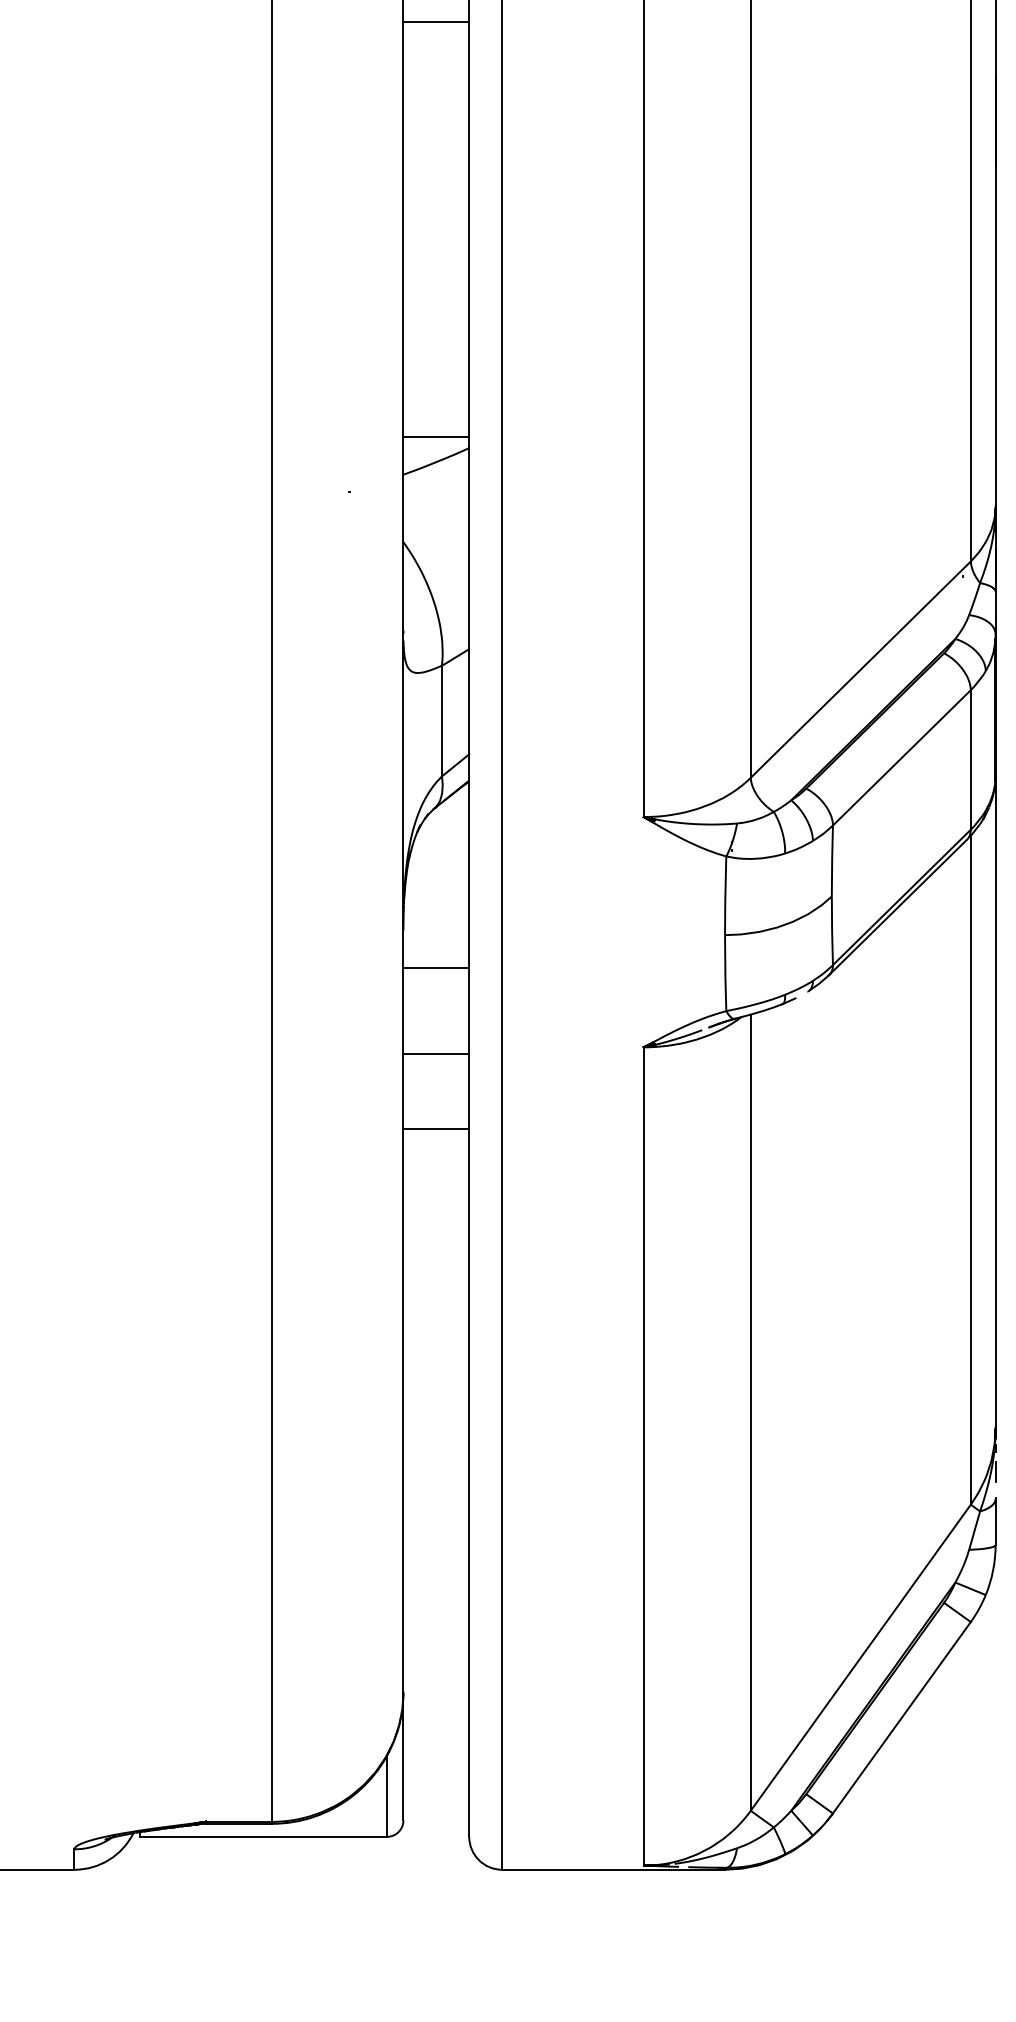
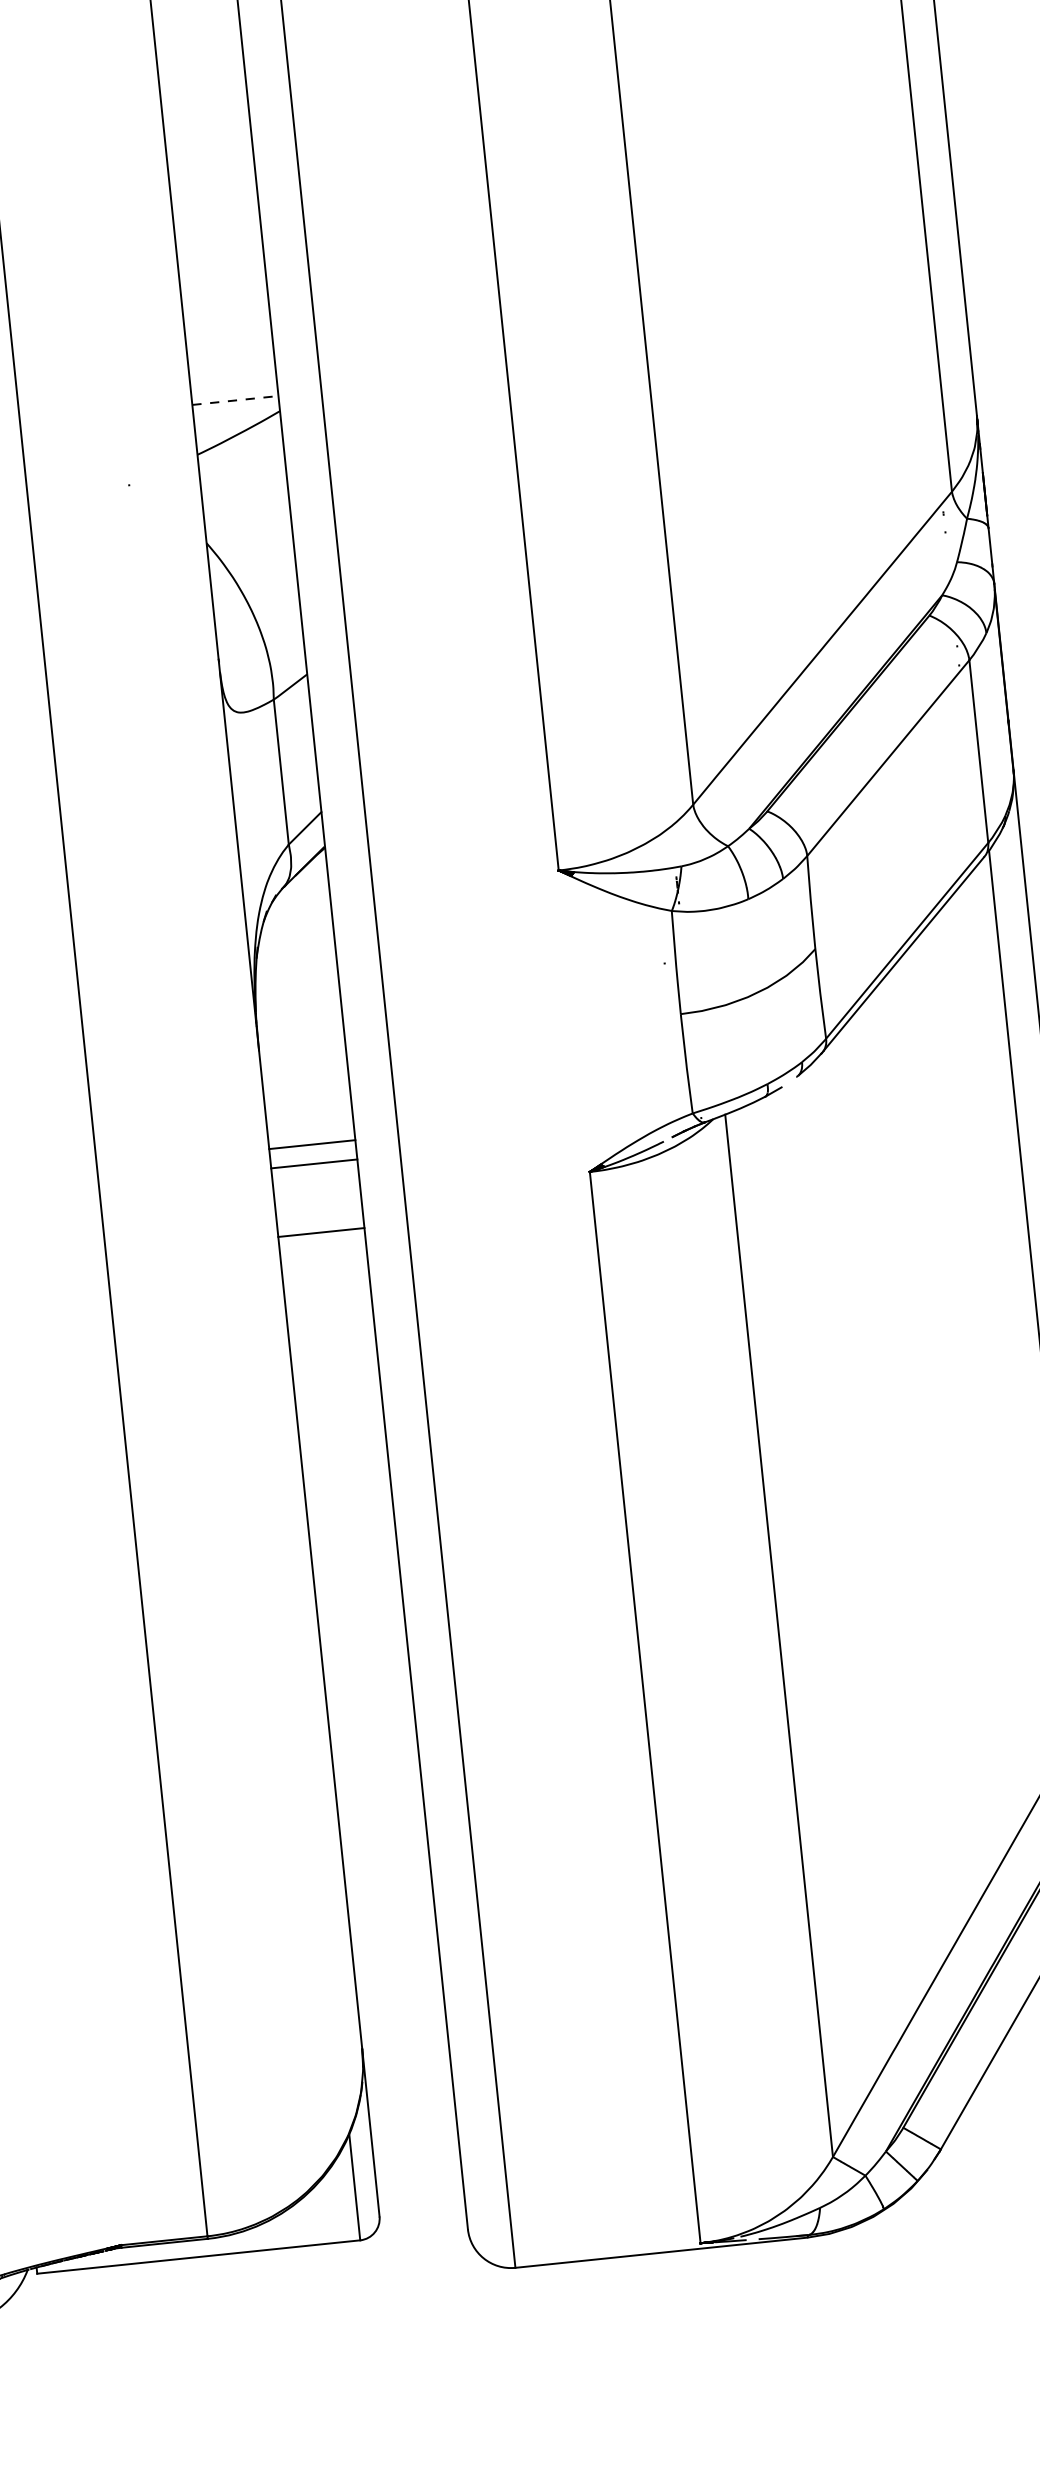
line: (436, 436) -> (235, 400), solid -> dashed
line: (436, 967) -> (314, 1163), moved
line: (436, 1053) -> (312, 1143), moved
line: (436, 1129) -> (321, 1232), moved

